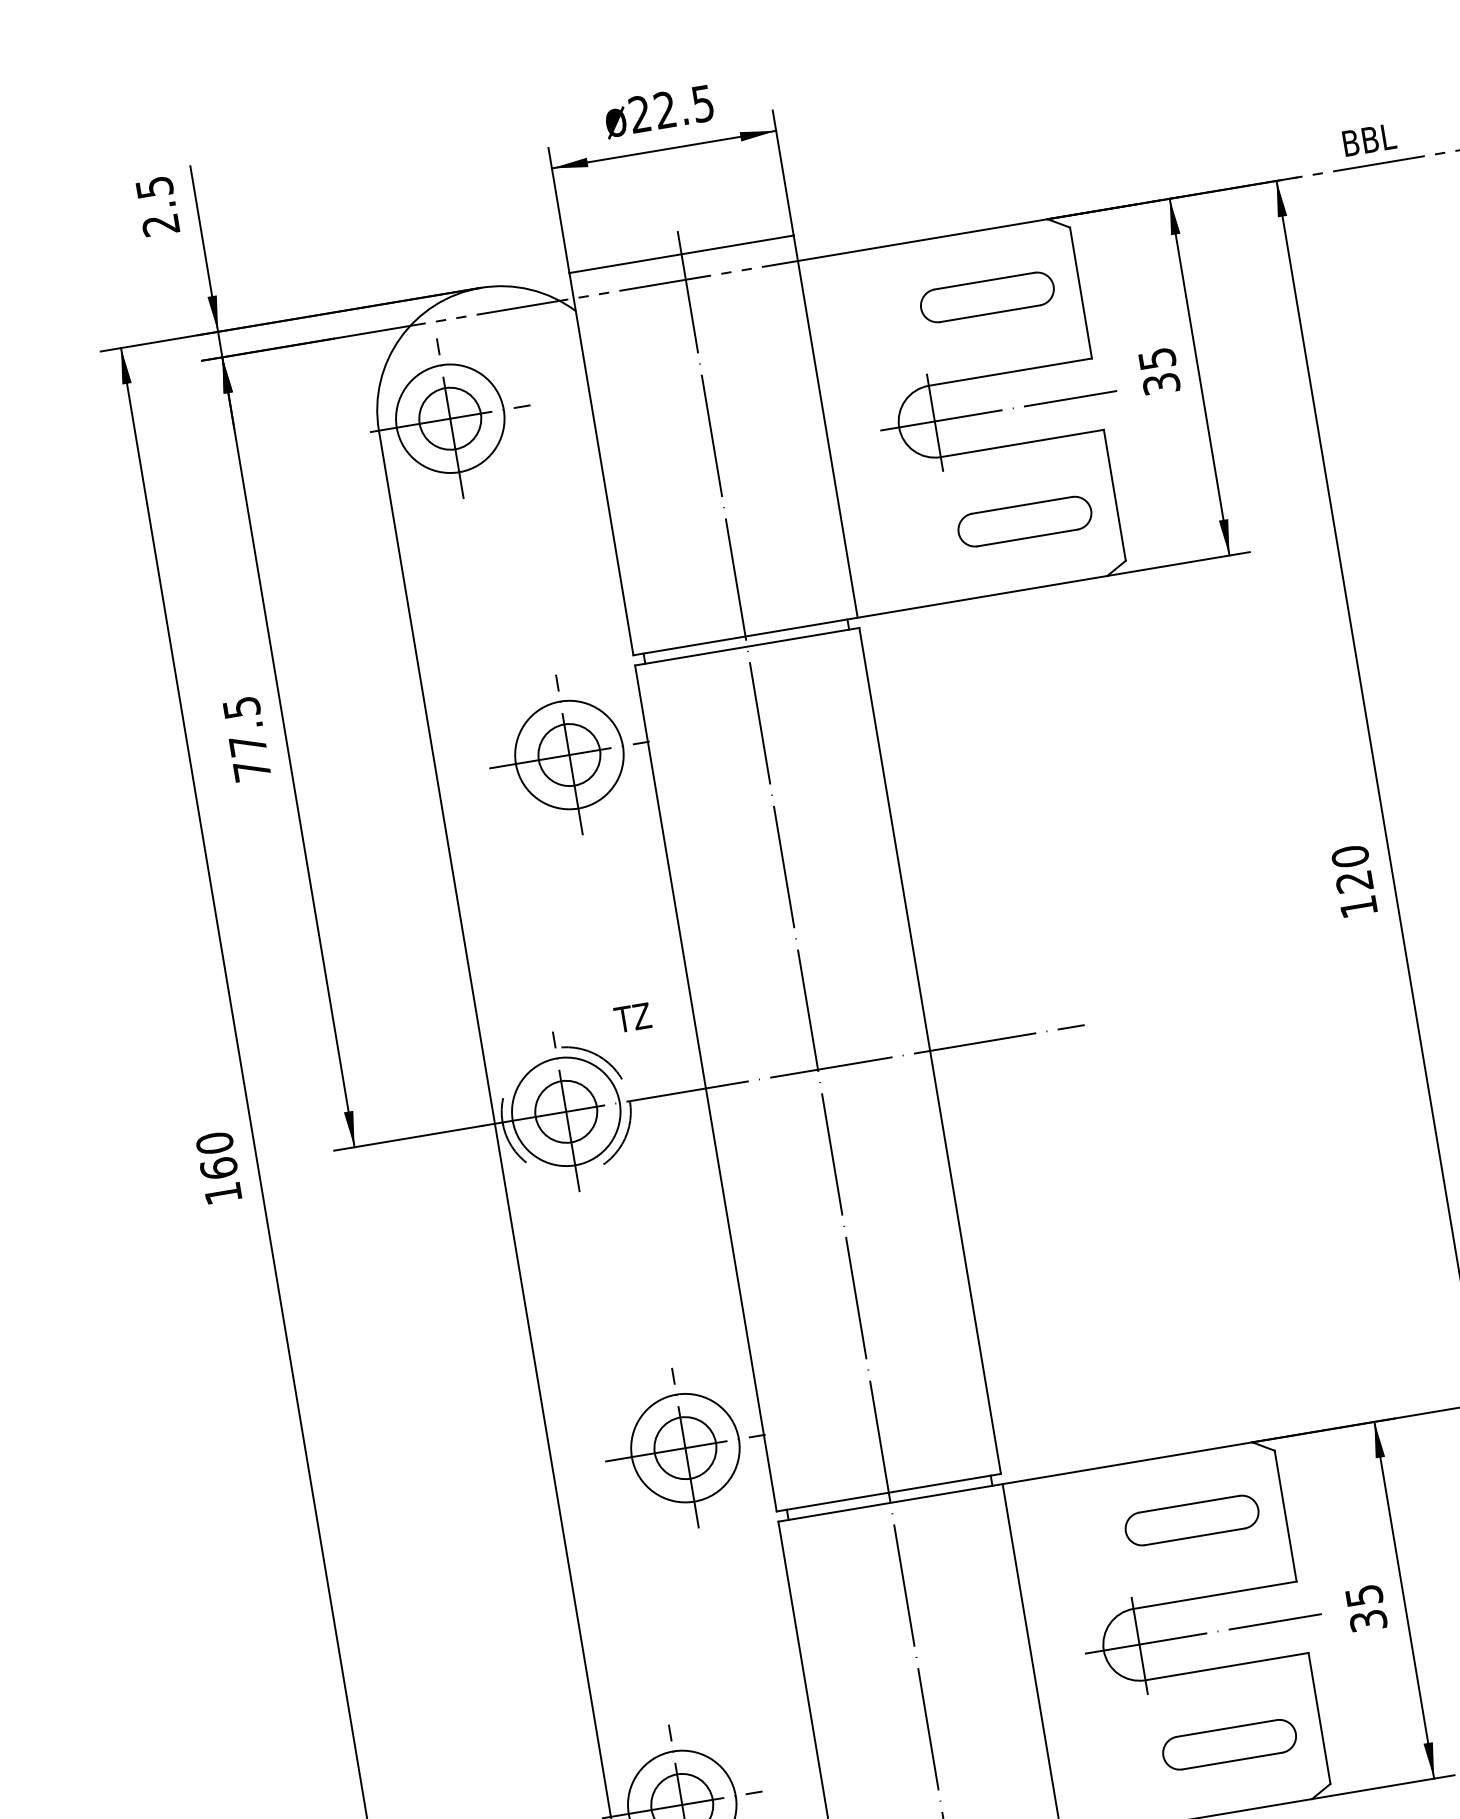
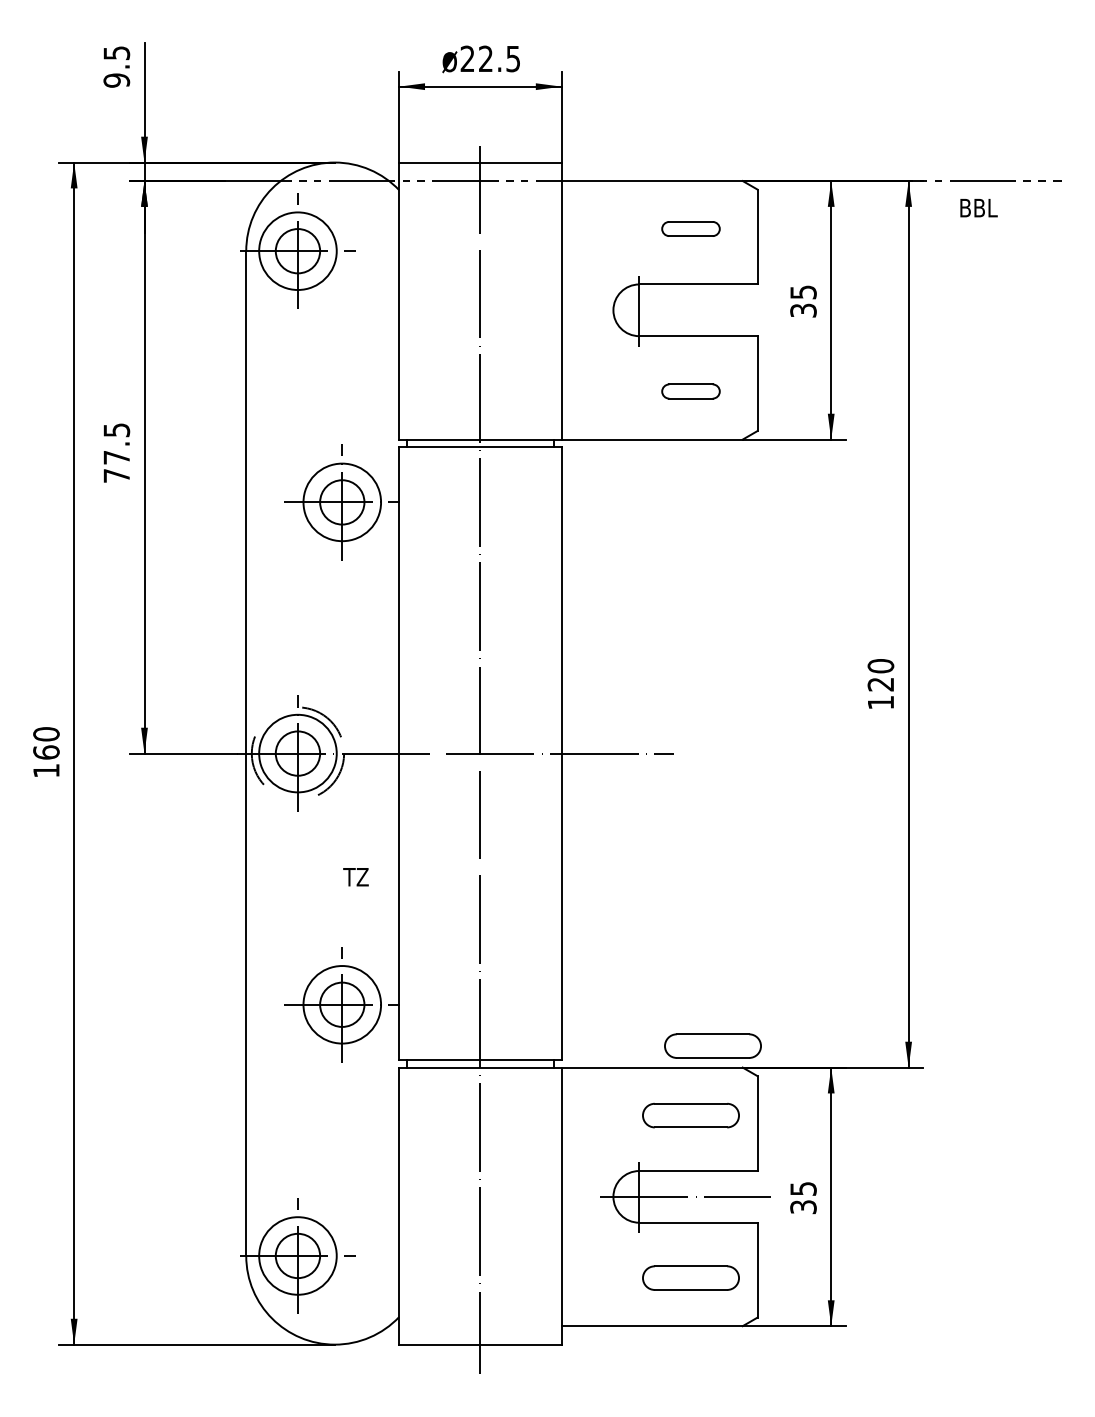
text: (1368, 140) -> (978, 208), moved
text: (160, 225) -> (116, 80), 2.5 -> 9.5
part: (986, 296) -> (690, 228), size x0.6
line: (998, 411) -> (685, 310), removed
part: (1024, 521) -> (690, 391), size x0.6
text: (632, 1018) -> (355, 877), moved
part: (1205, 1418) -> (712, 1045), added

